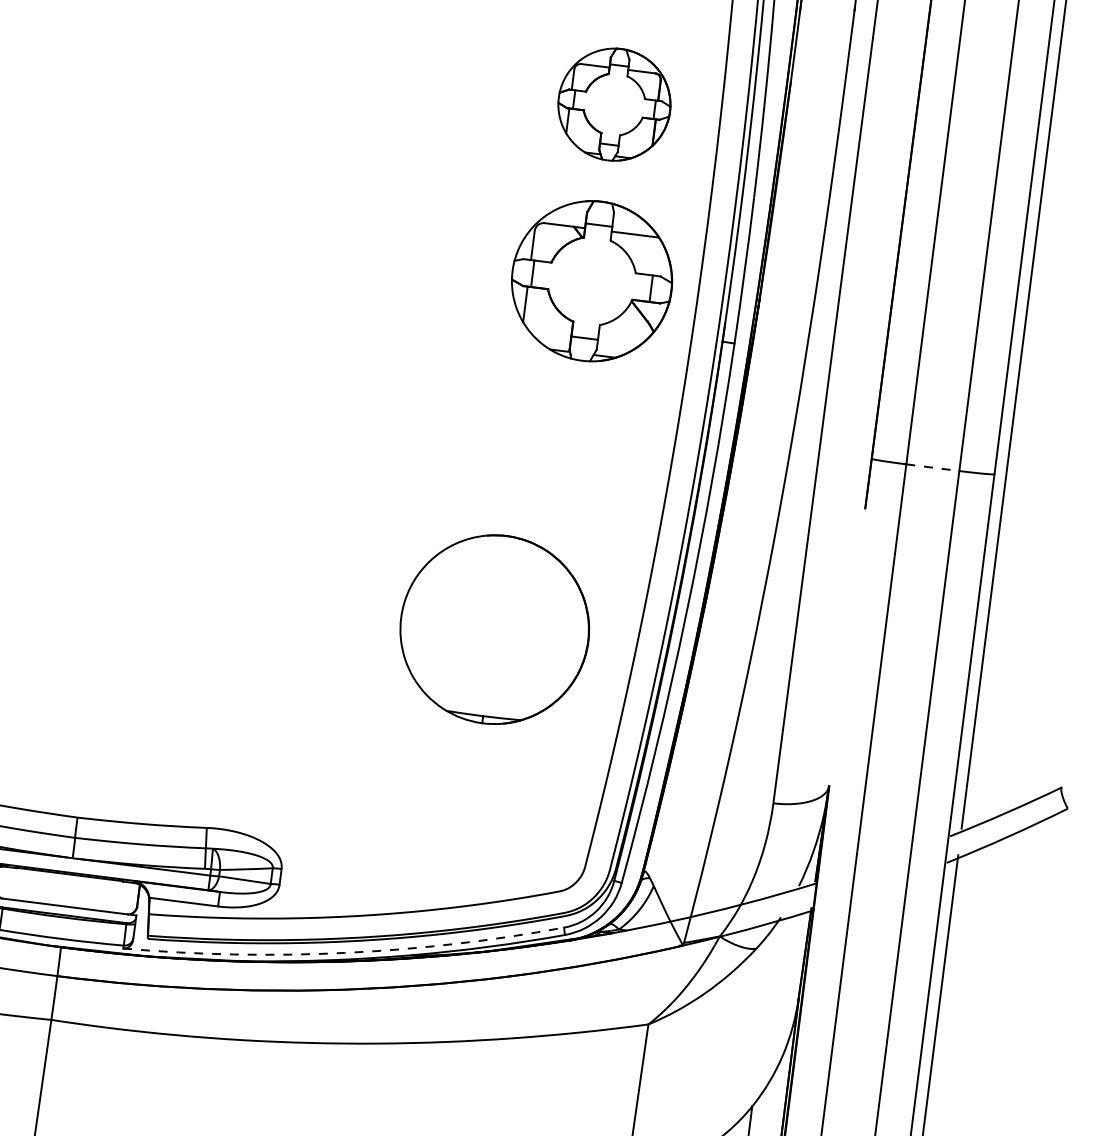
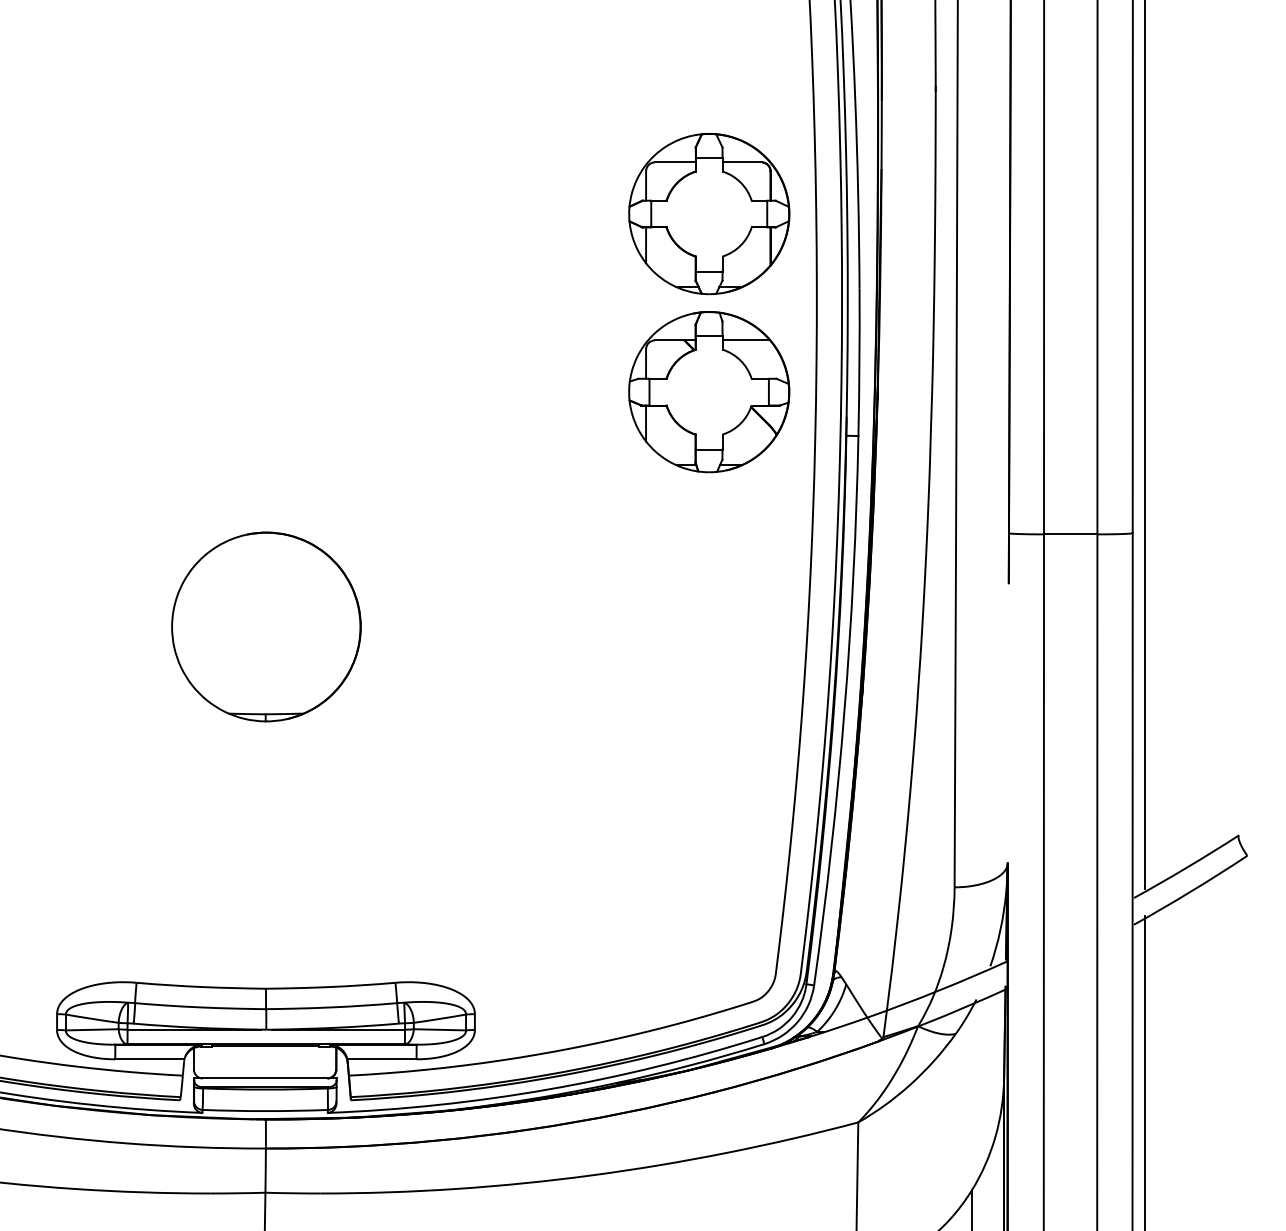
part: (614, 105) -> (709, 214), size x1.43
line: (932, 467) -> (1070, 534), dashed -> solid
part: (494, 629) -> (266, 626), moved
arc: (344, 952) -> (547, 1089), dashed -> solid

